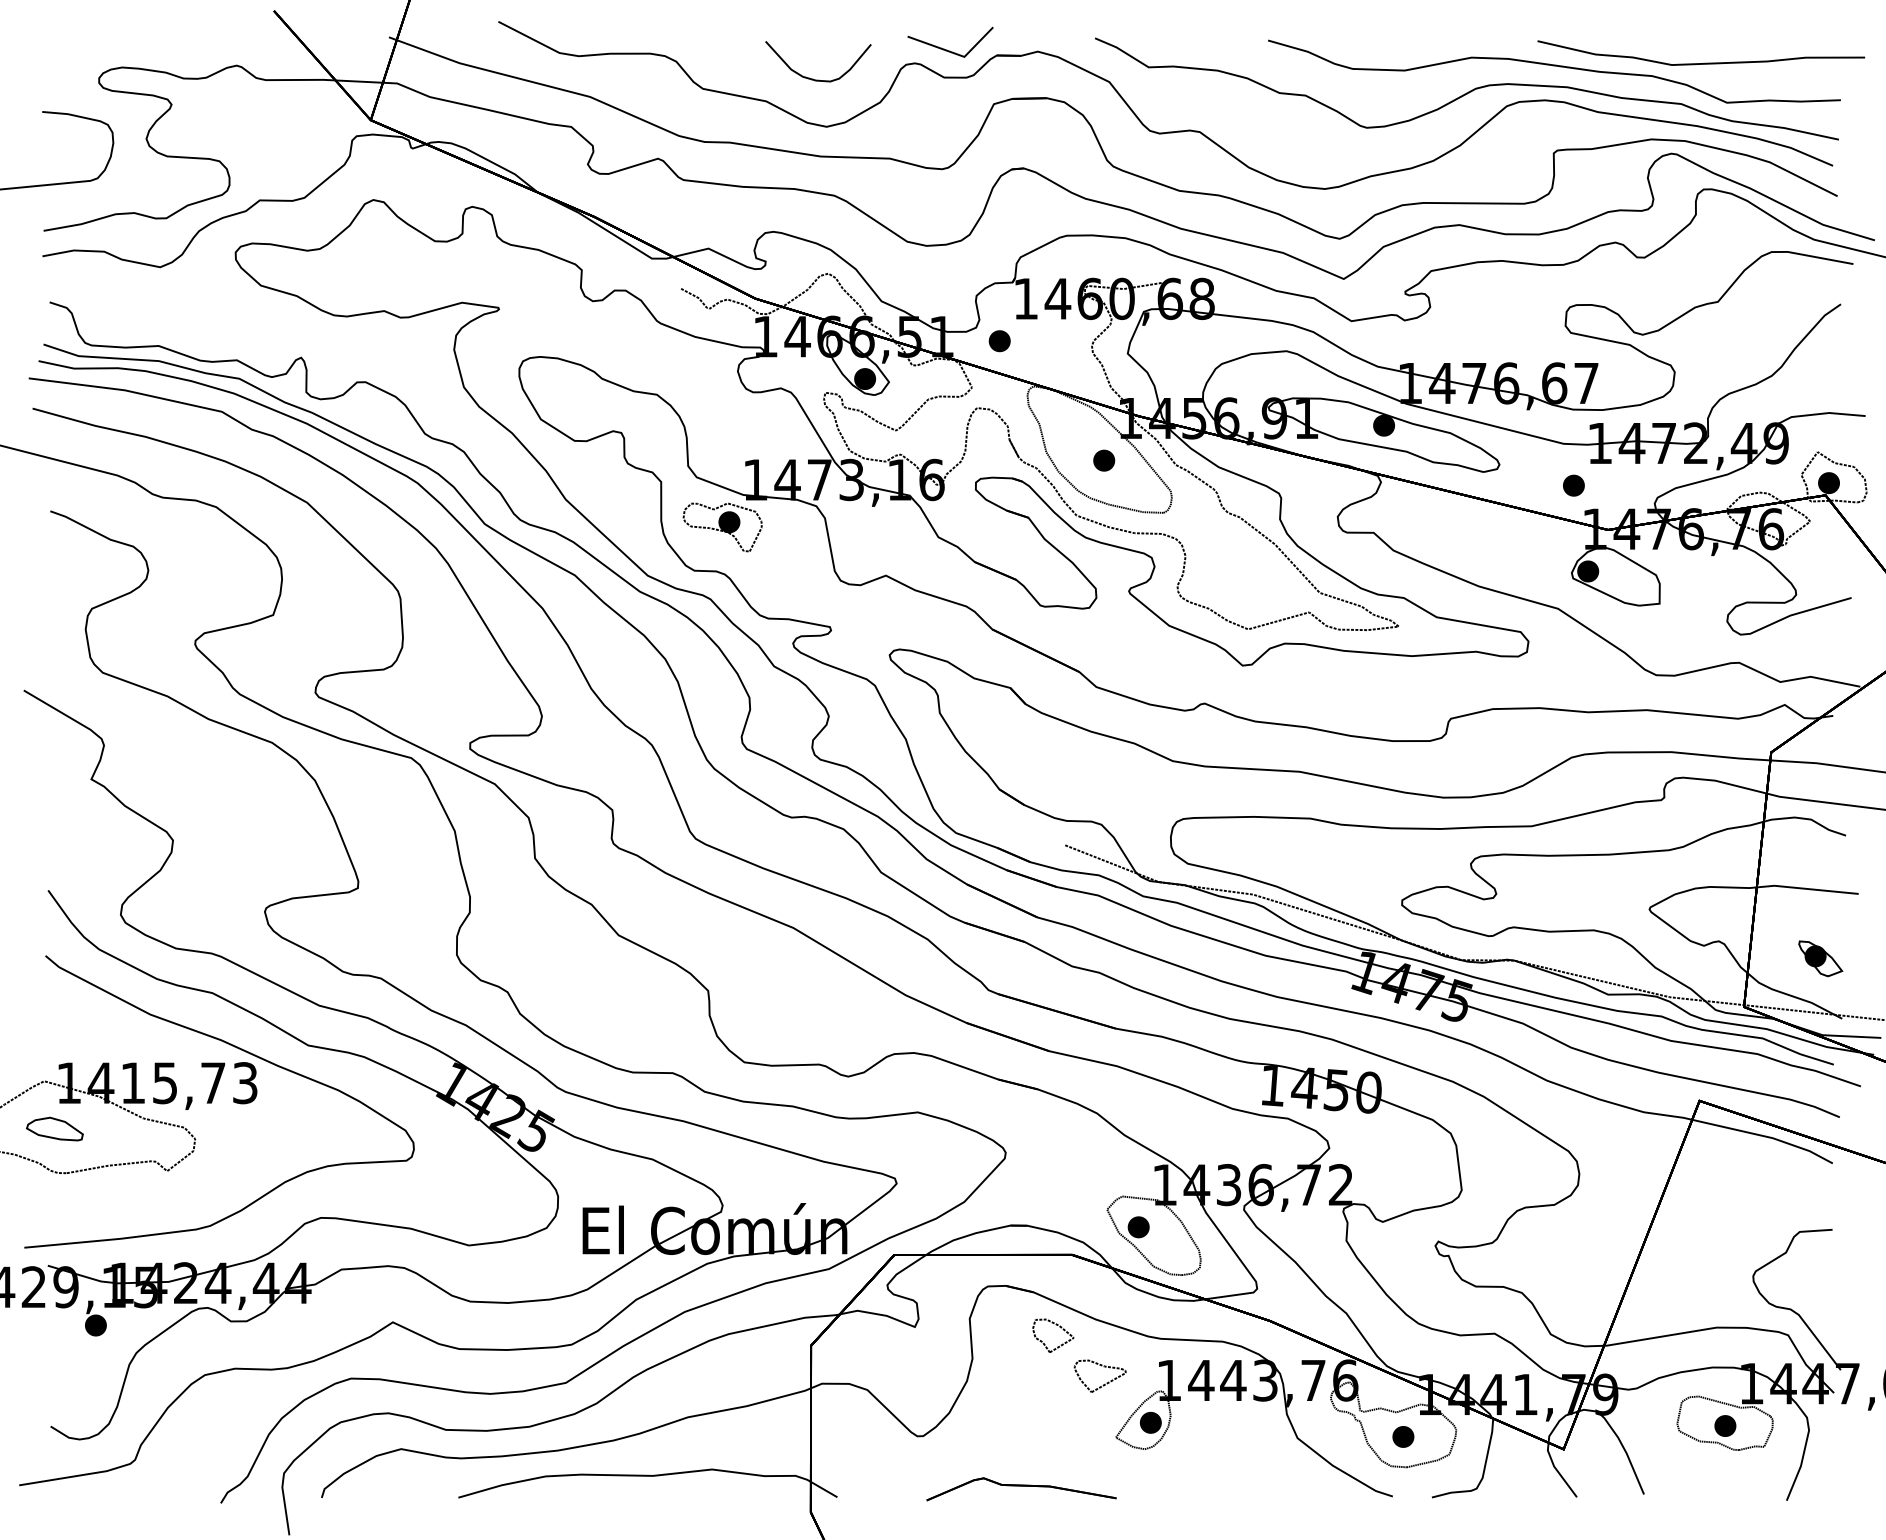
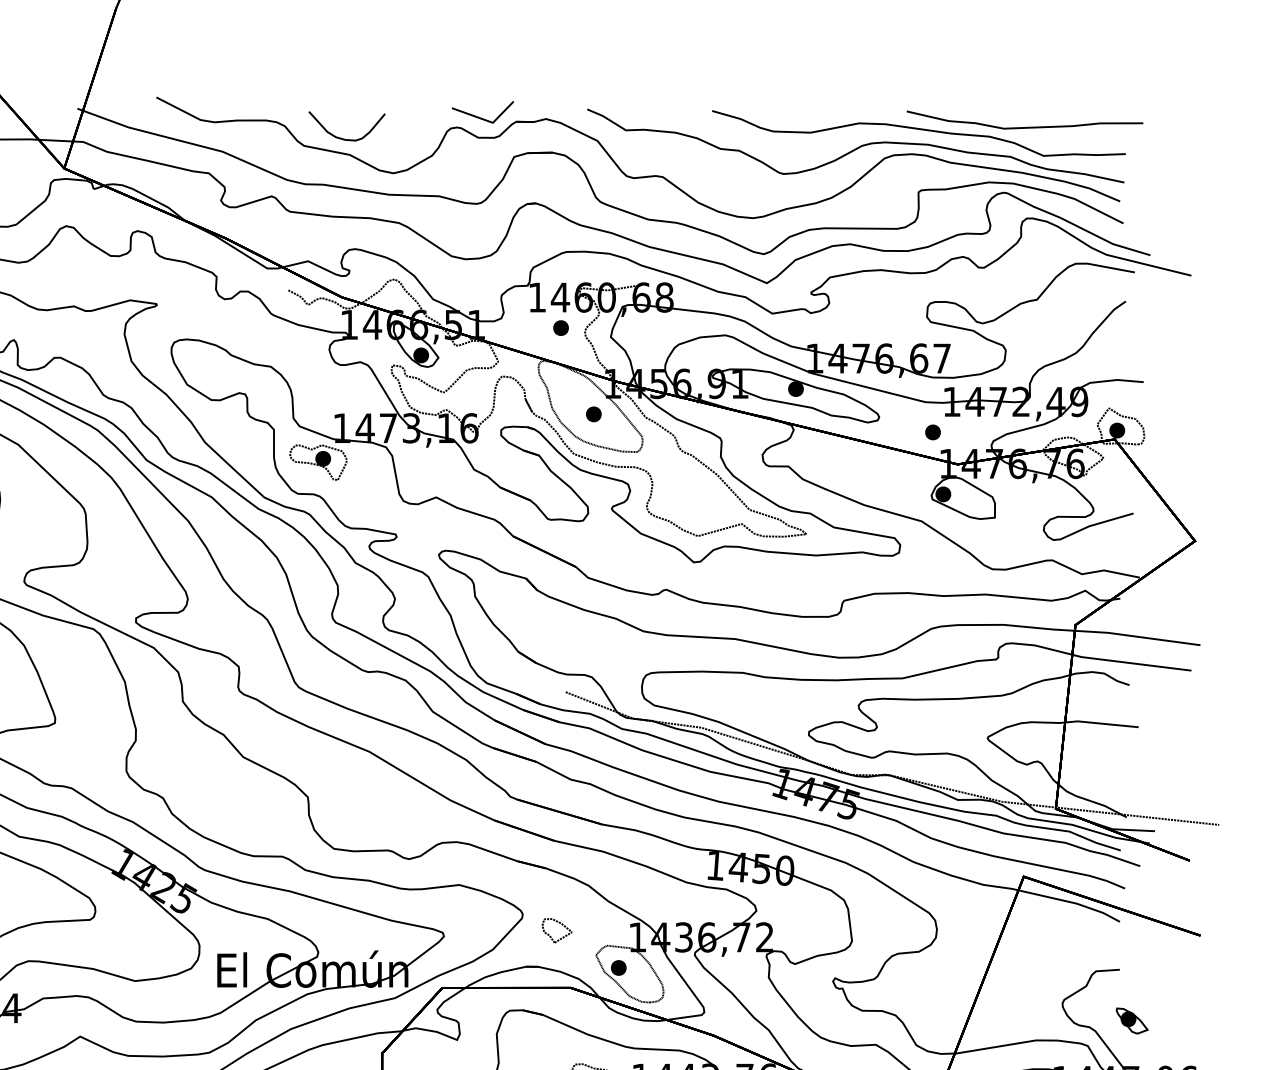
curve: (813, 78) -> (343, 138), moved
part: (999, 341) -> (560, 328), moved
part: (1820, 958) -> (1132, 1020), moved
part: (1060, 1328) -> (562, 925), moved

